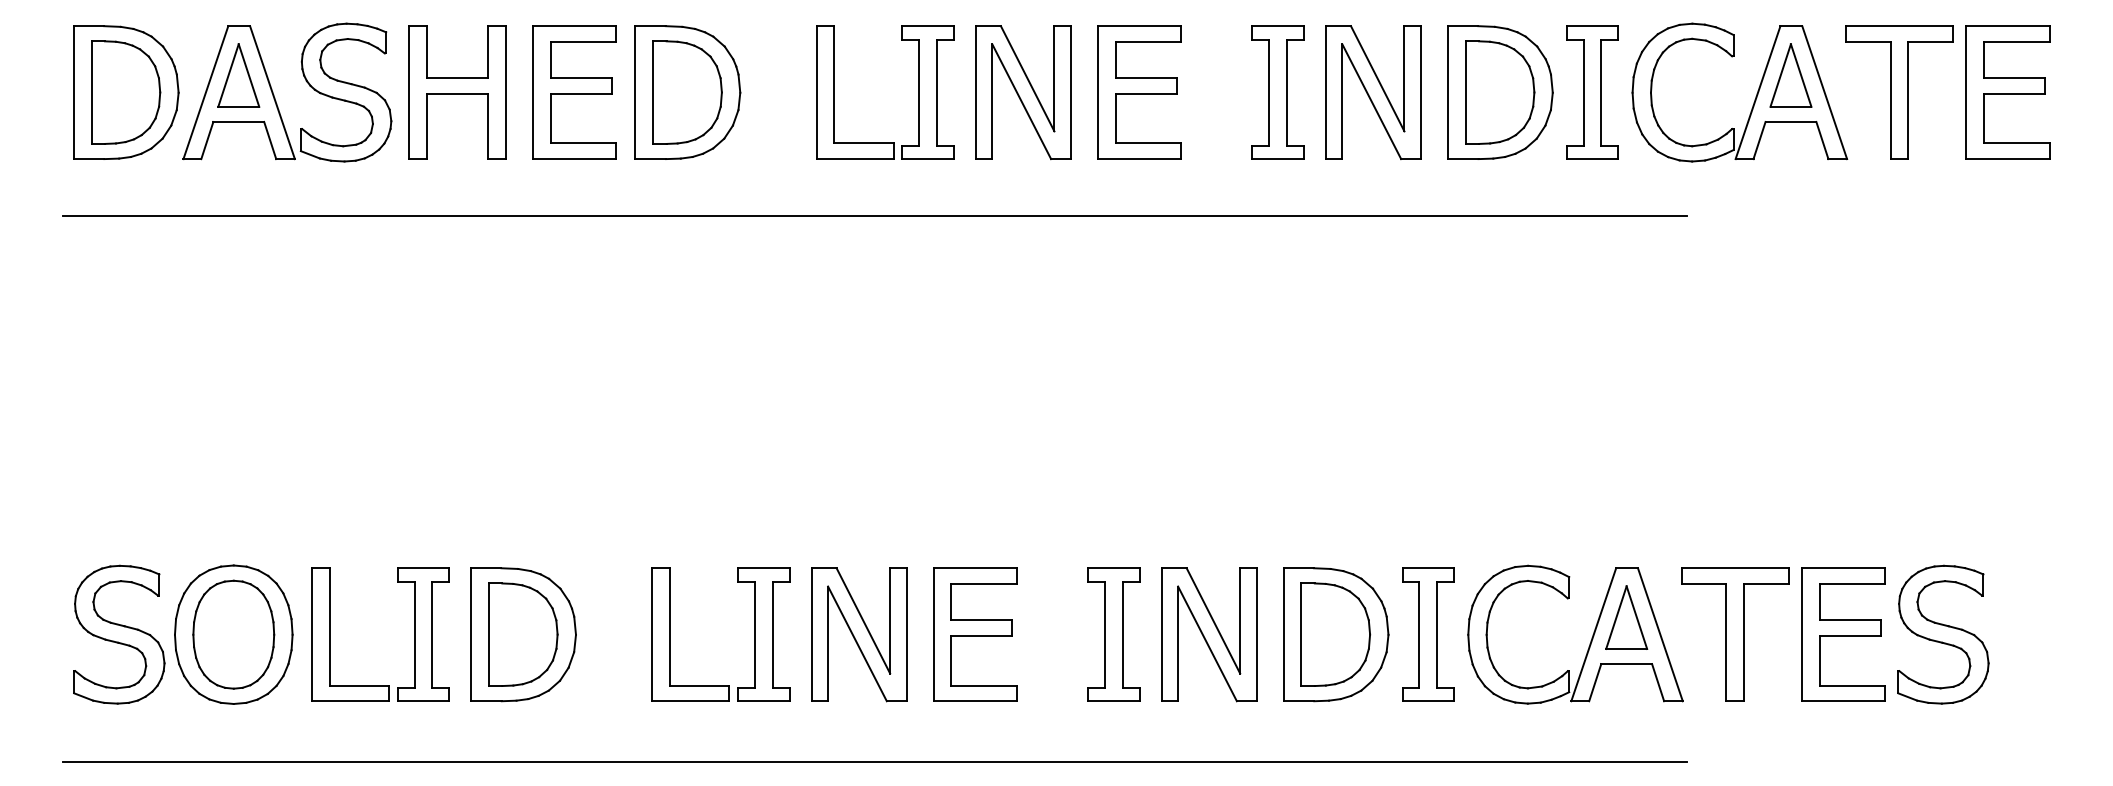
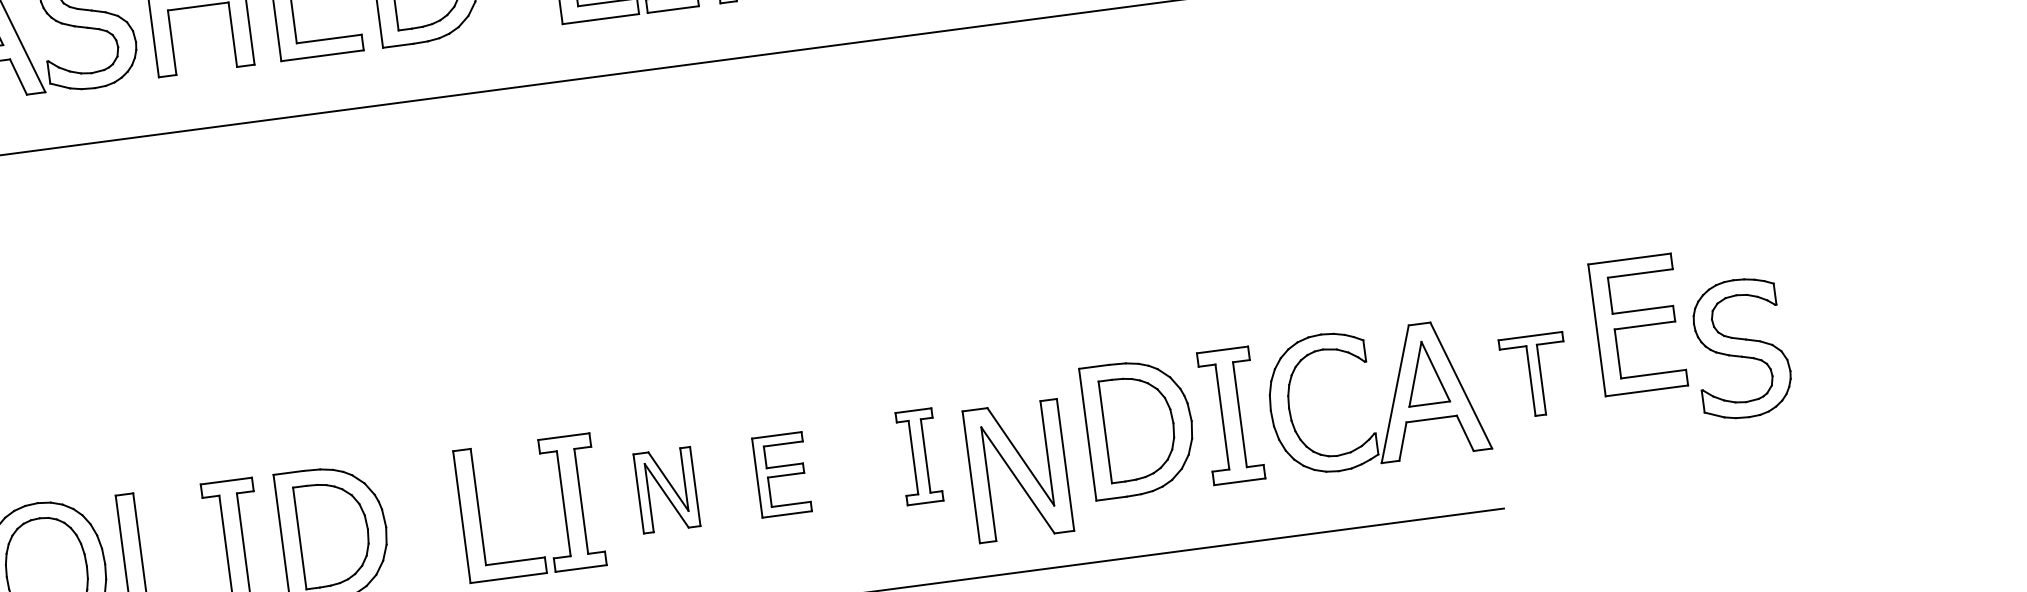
part: (859, 634) -> (667, 489), size x0.6
part: (975, 634) -> (782, 474), size x0.6
part: (1113, 634) -> (919, 456), size x0.7
part: (1209, 634) -> (1018, 470), moved
part: (1735, 634) -> (1535, 375), size x0.6
part: (1843, 634) -> (1637, 324), moved

